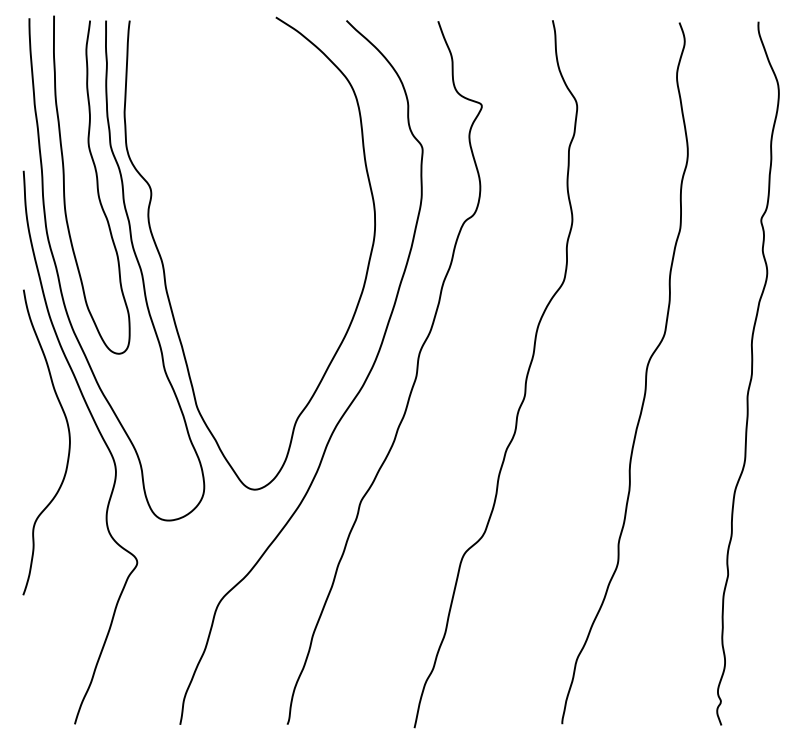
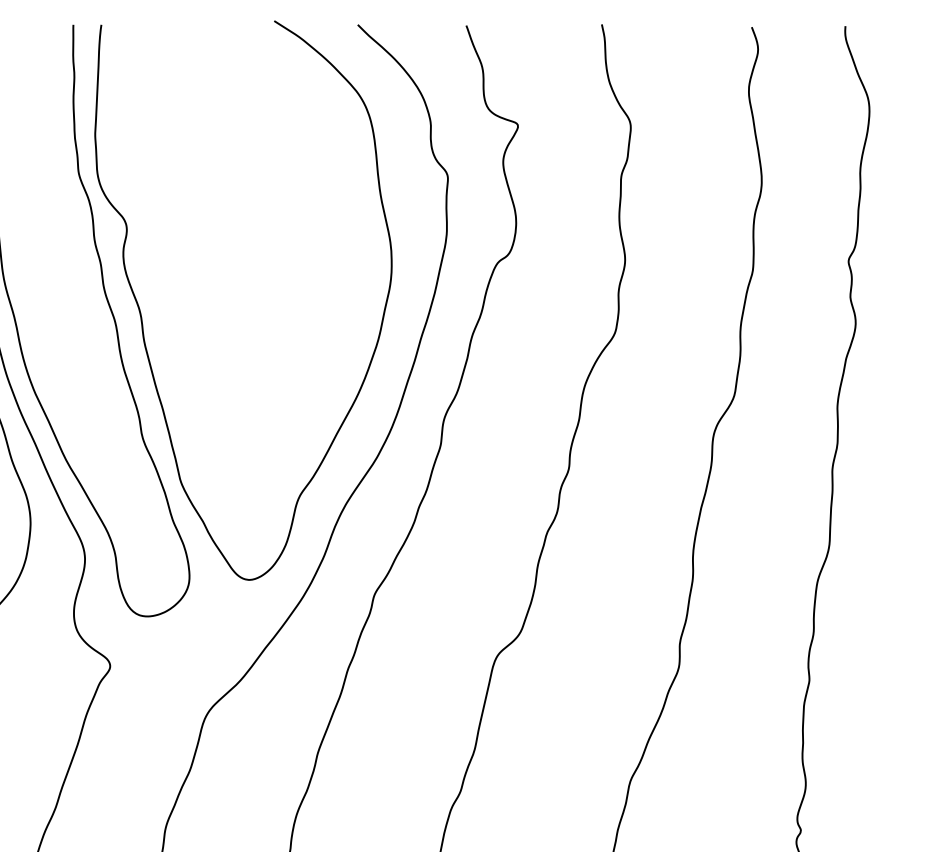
curve: (96, 184) -> (62, 218), removed

